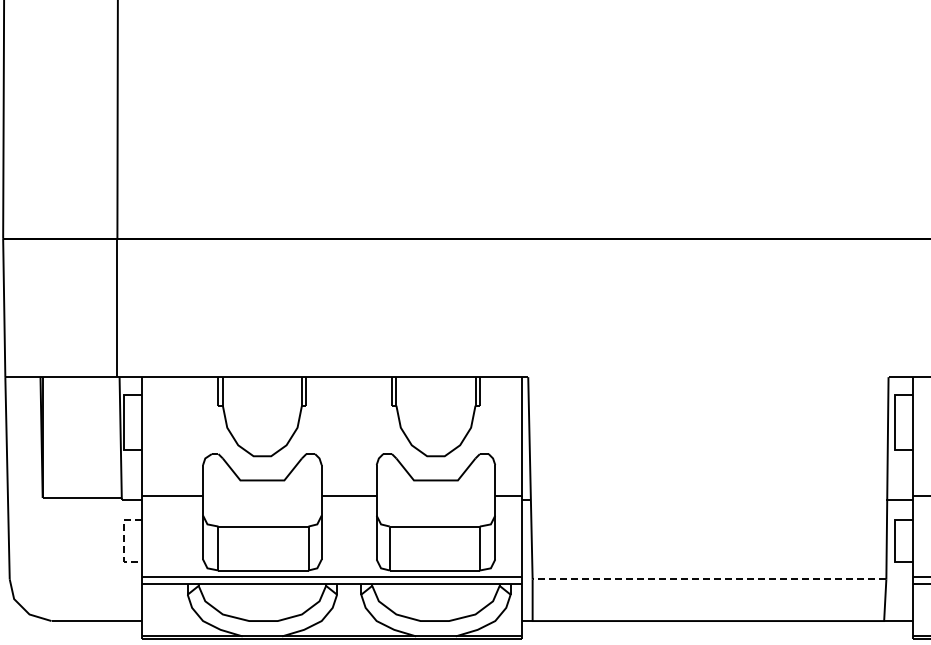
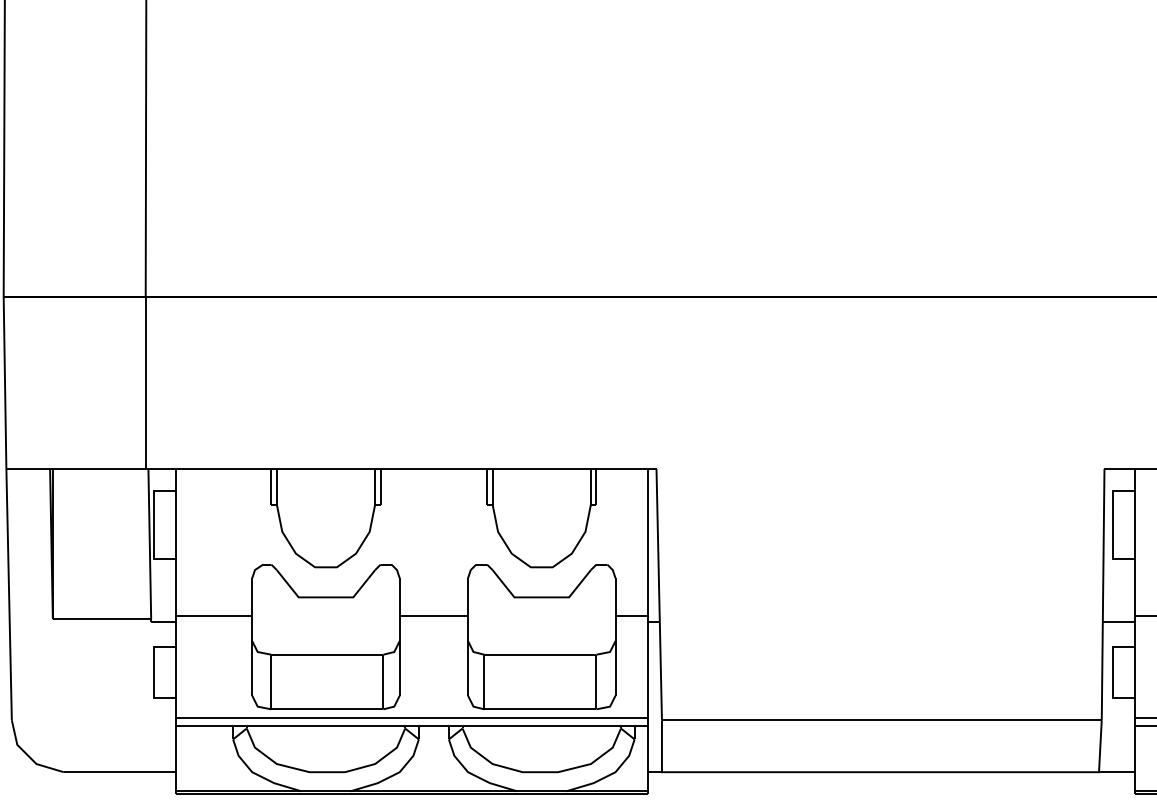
line: (123, 540) -> (153, 672), dashed -> solid
line: (709, 579) -> (881, 720), dashed -> solid

